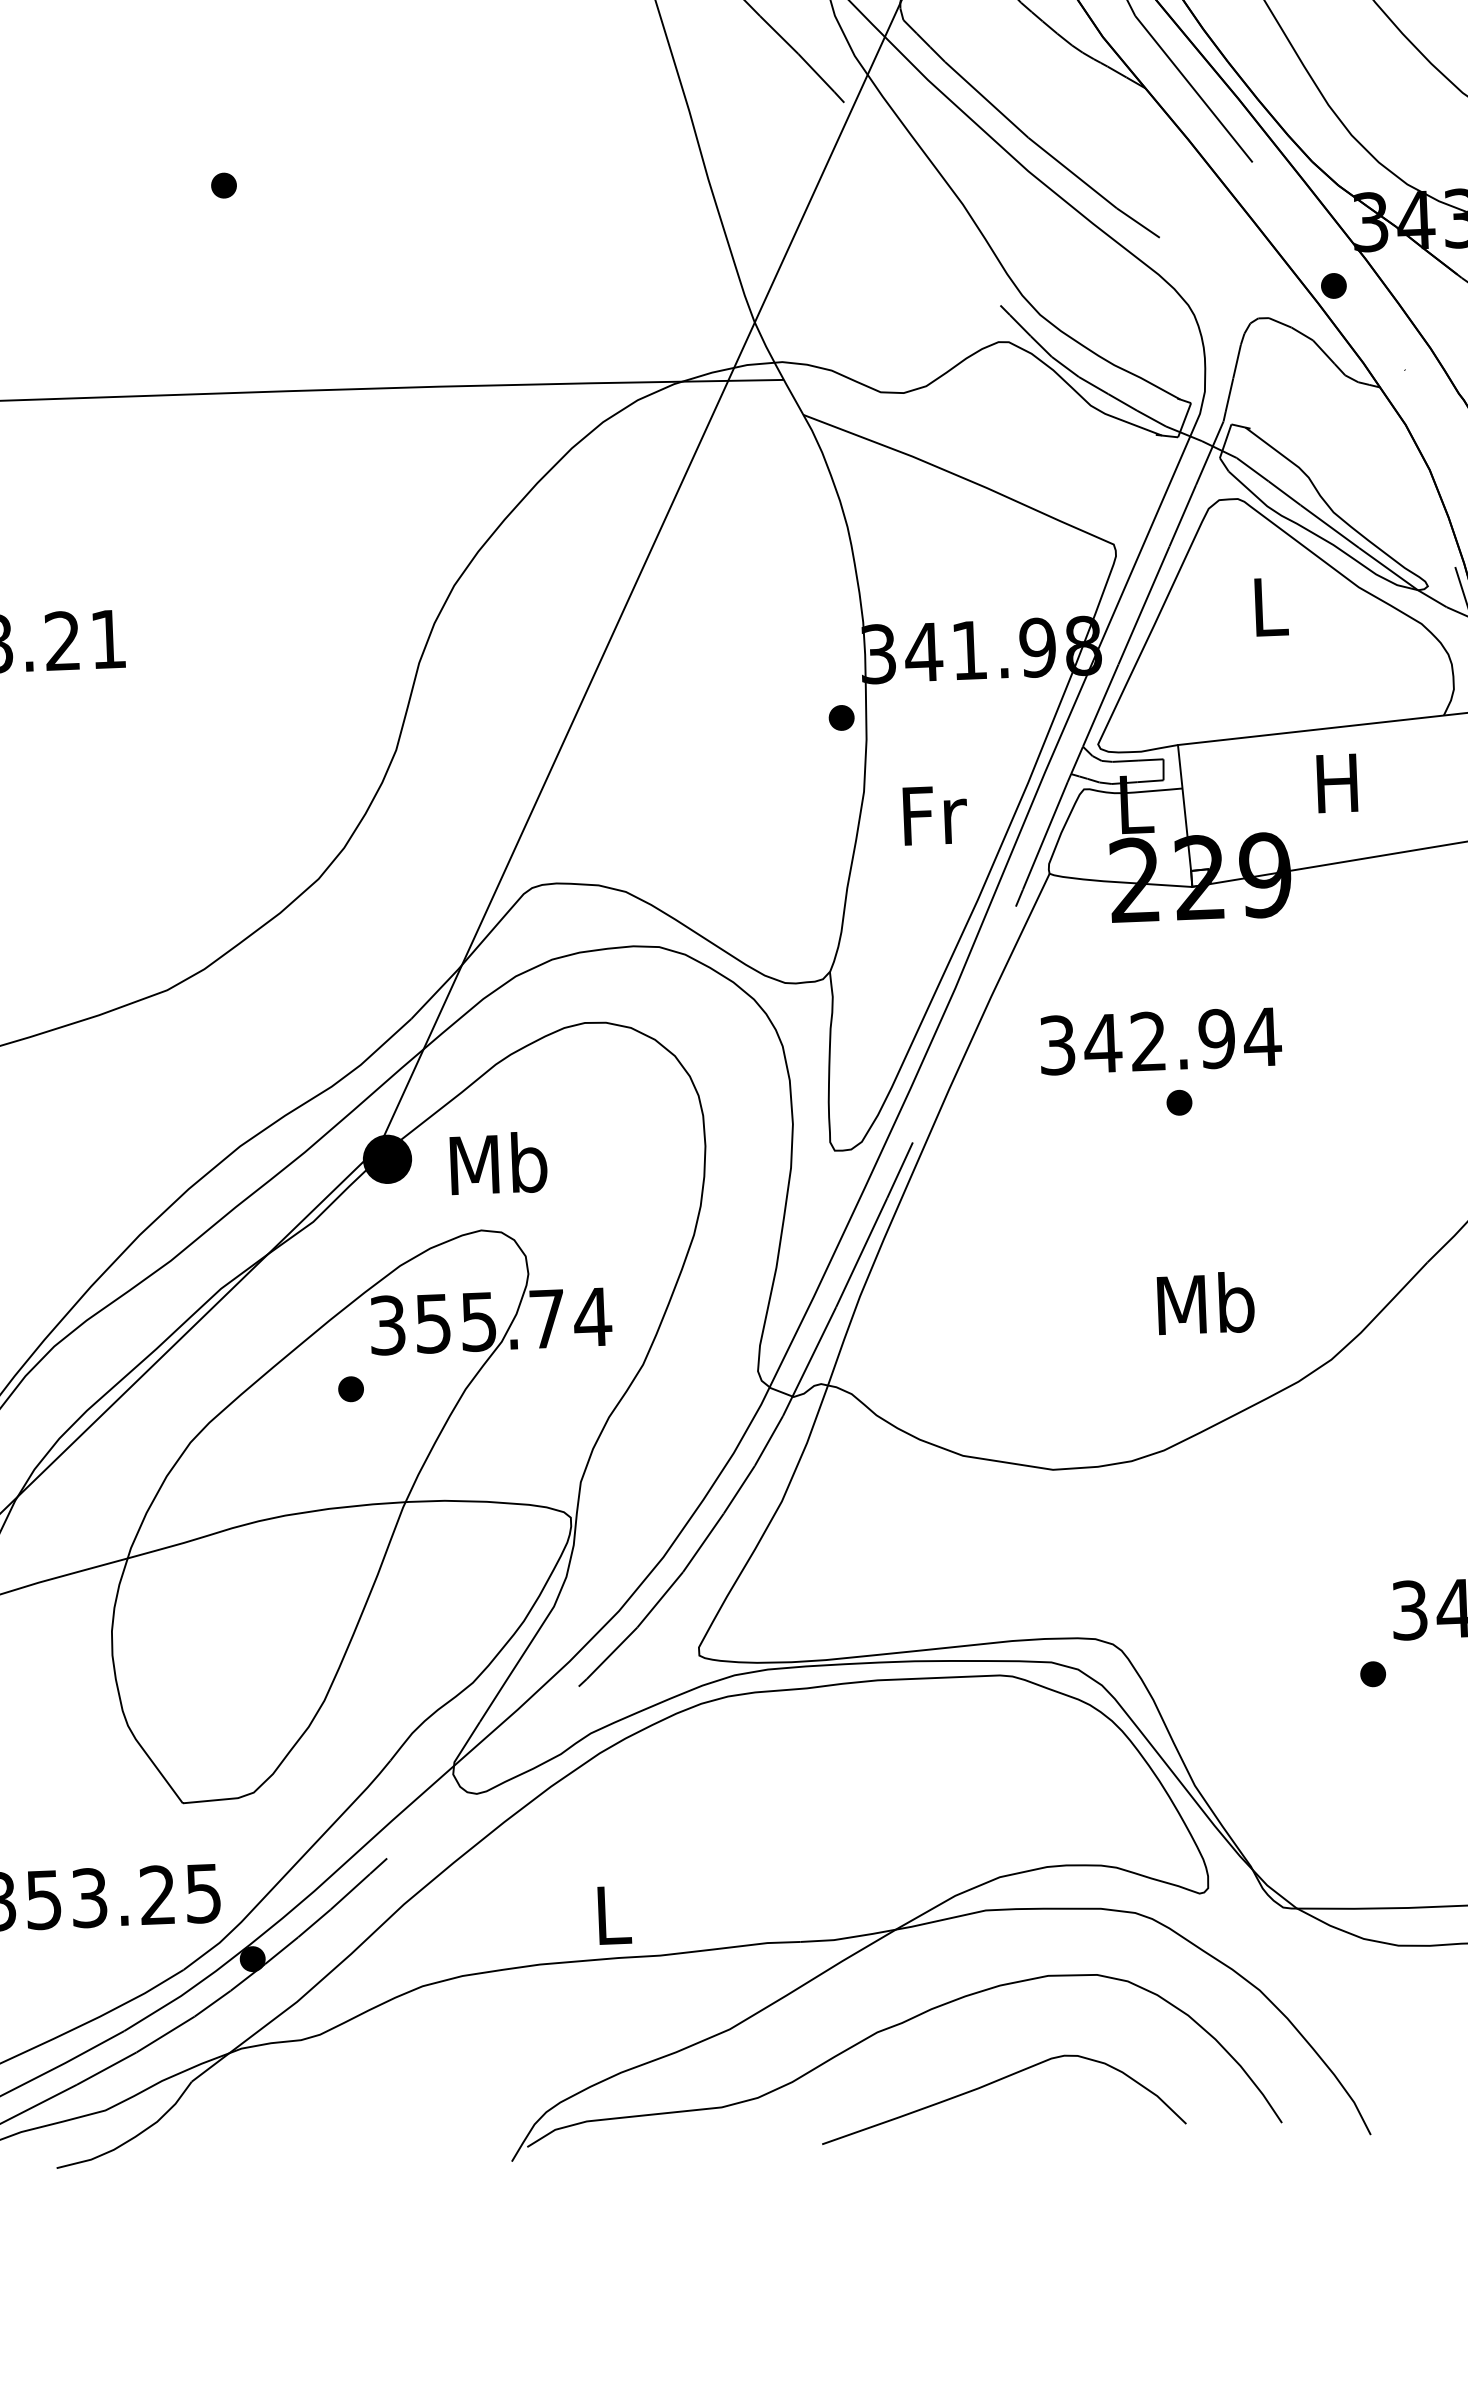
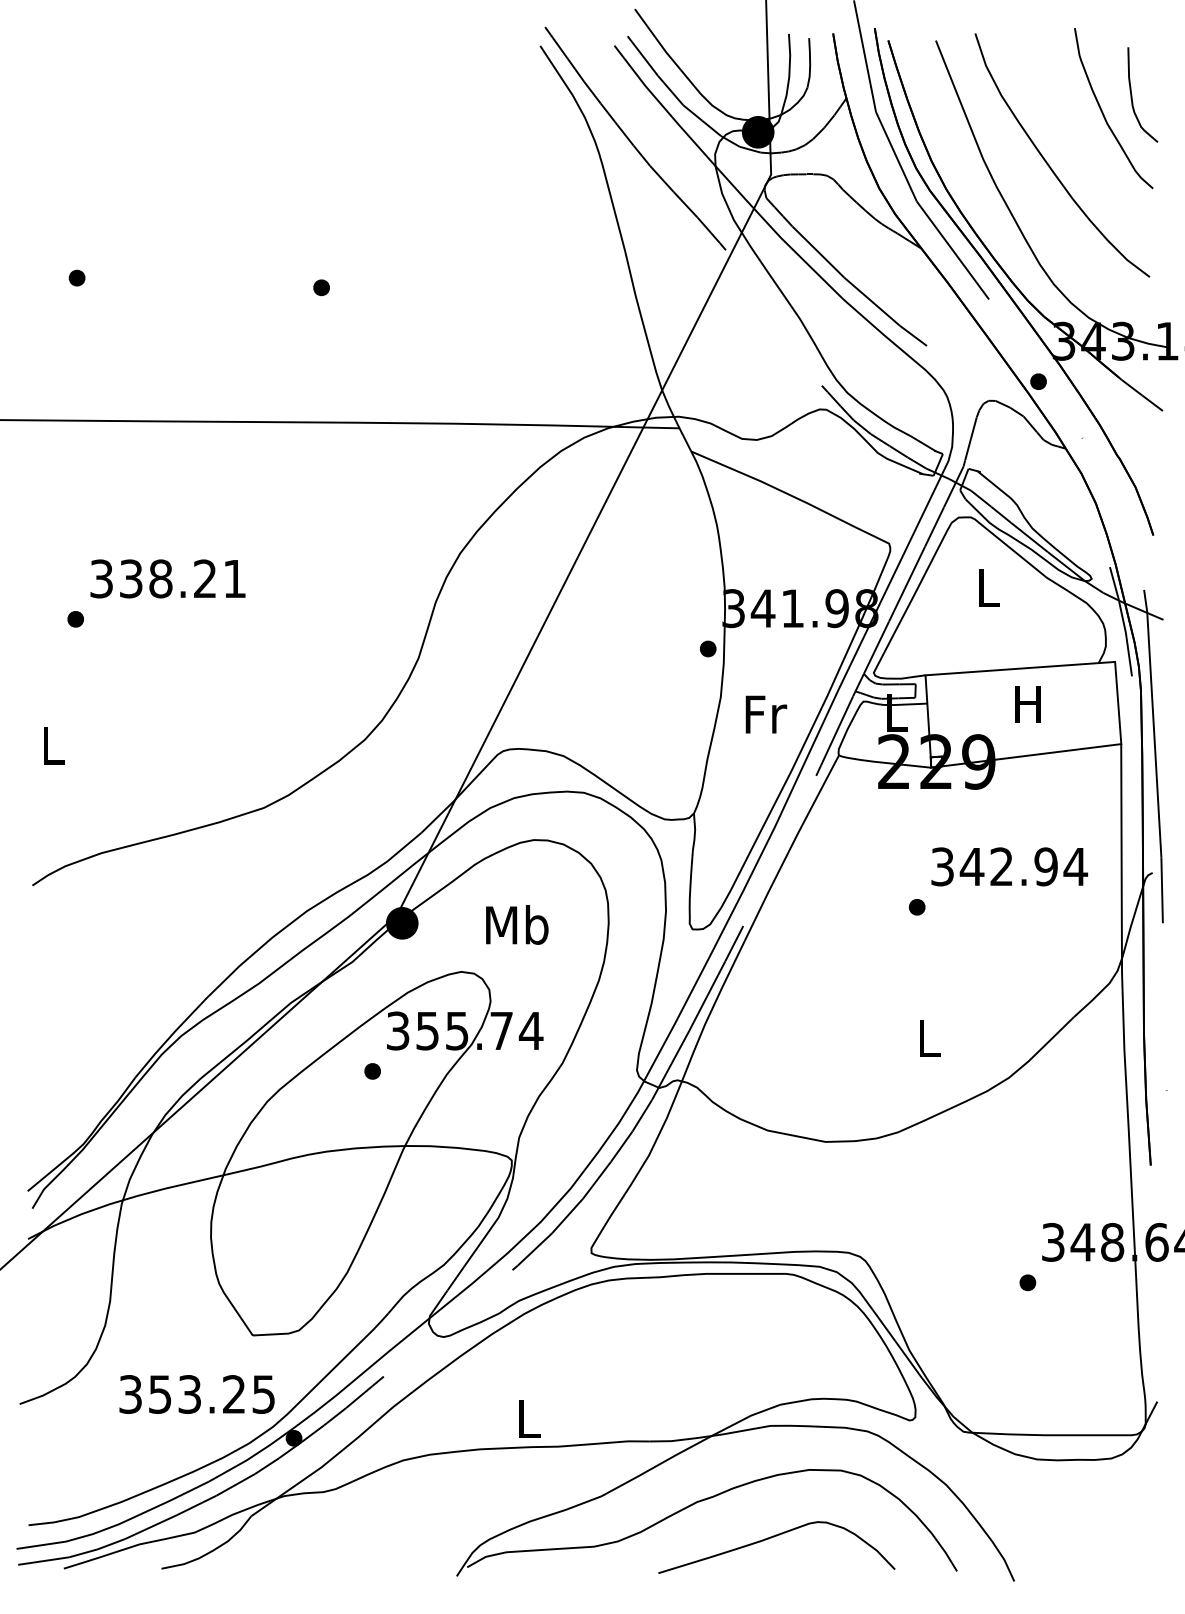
text: (1160, 1040) -> (1009, 866), moved
text: (499, 1162) -> (517, 924), moved
text: (1206, 1304) -> (929, 1038), Mb -> L

